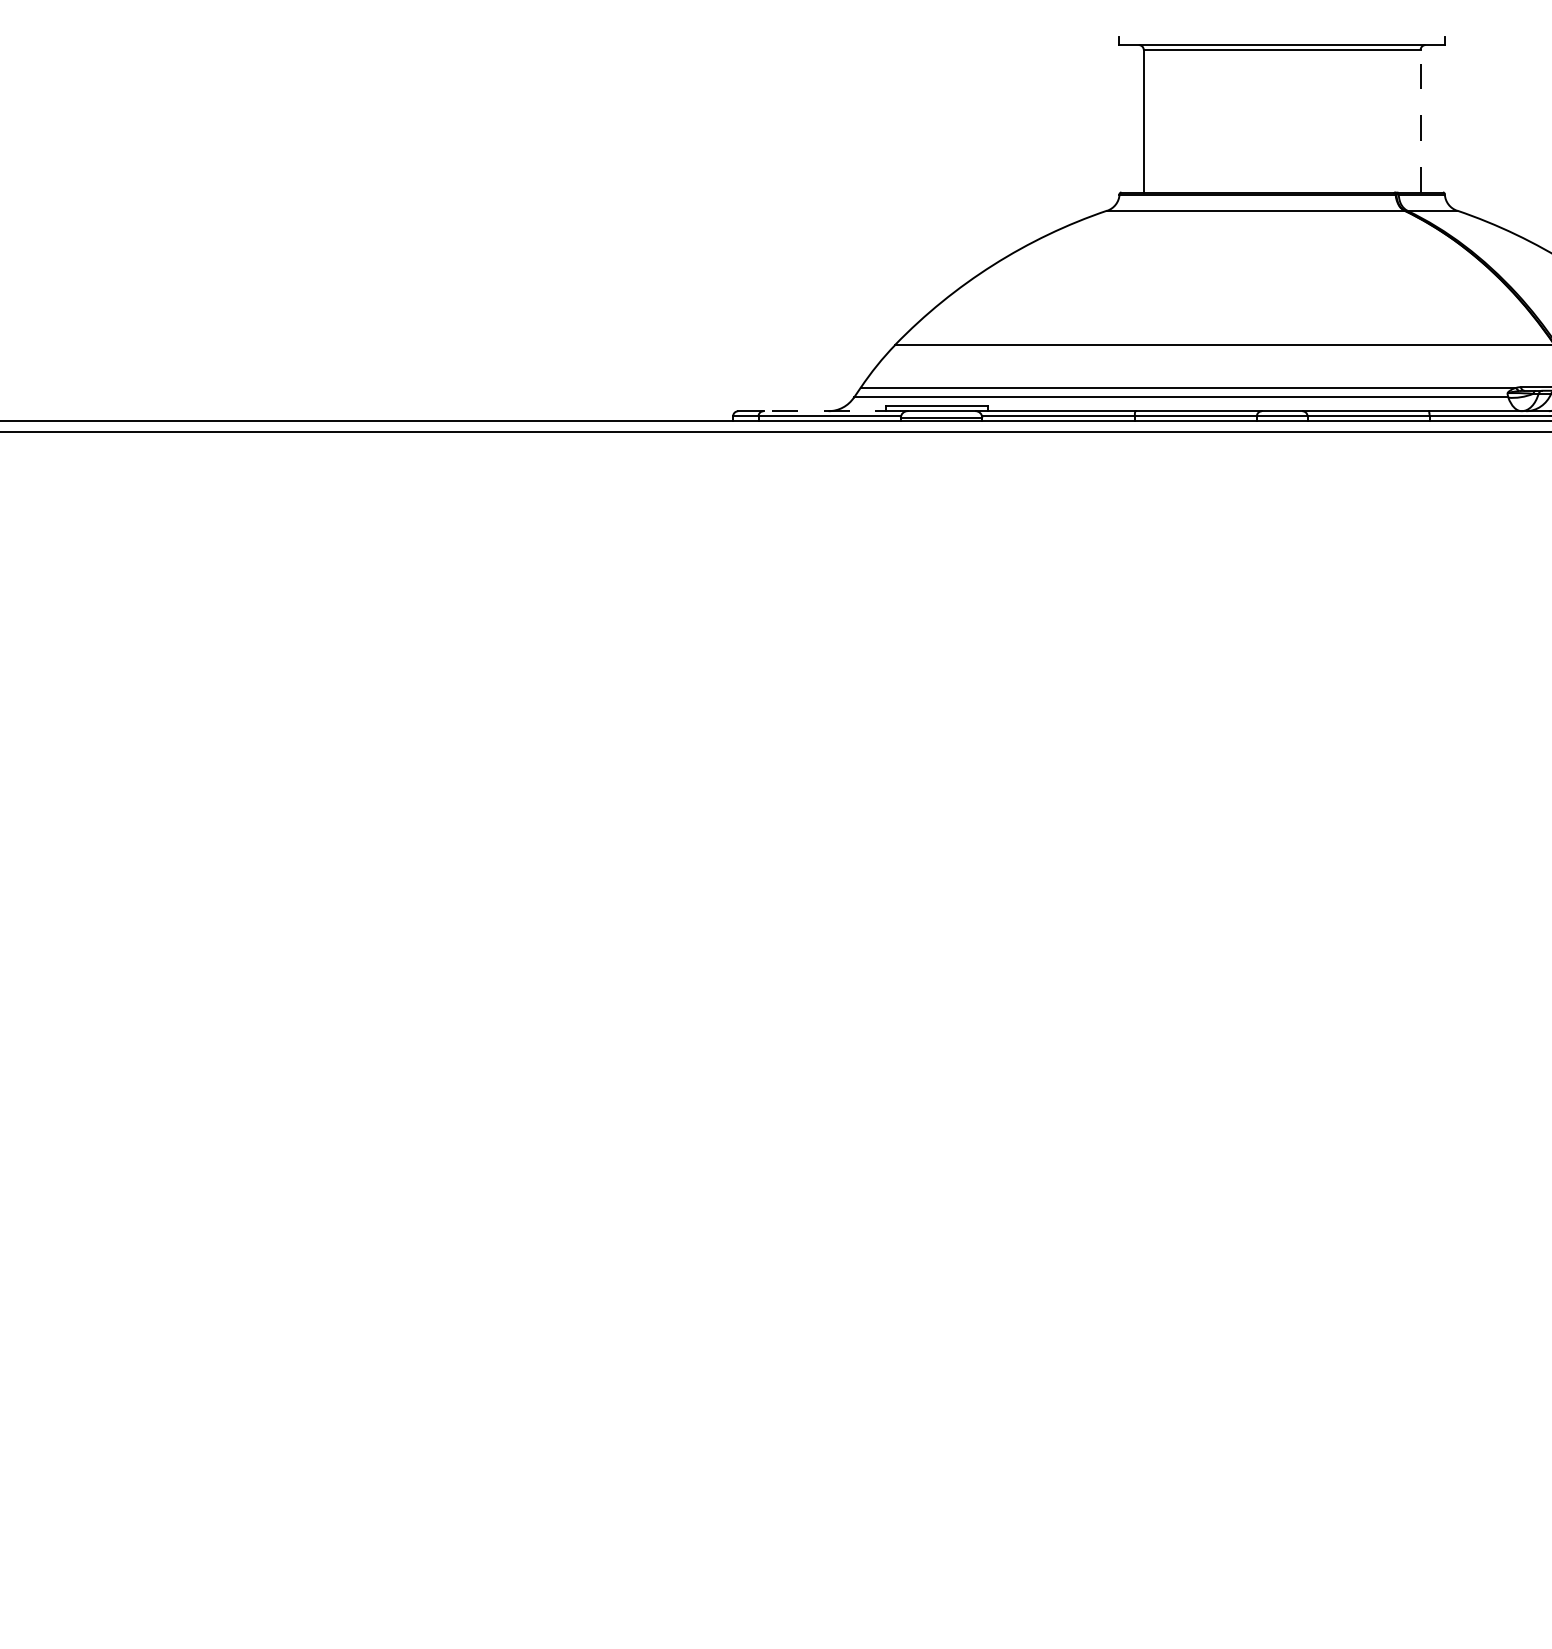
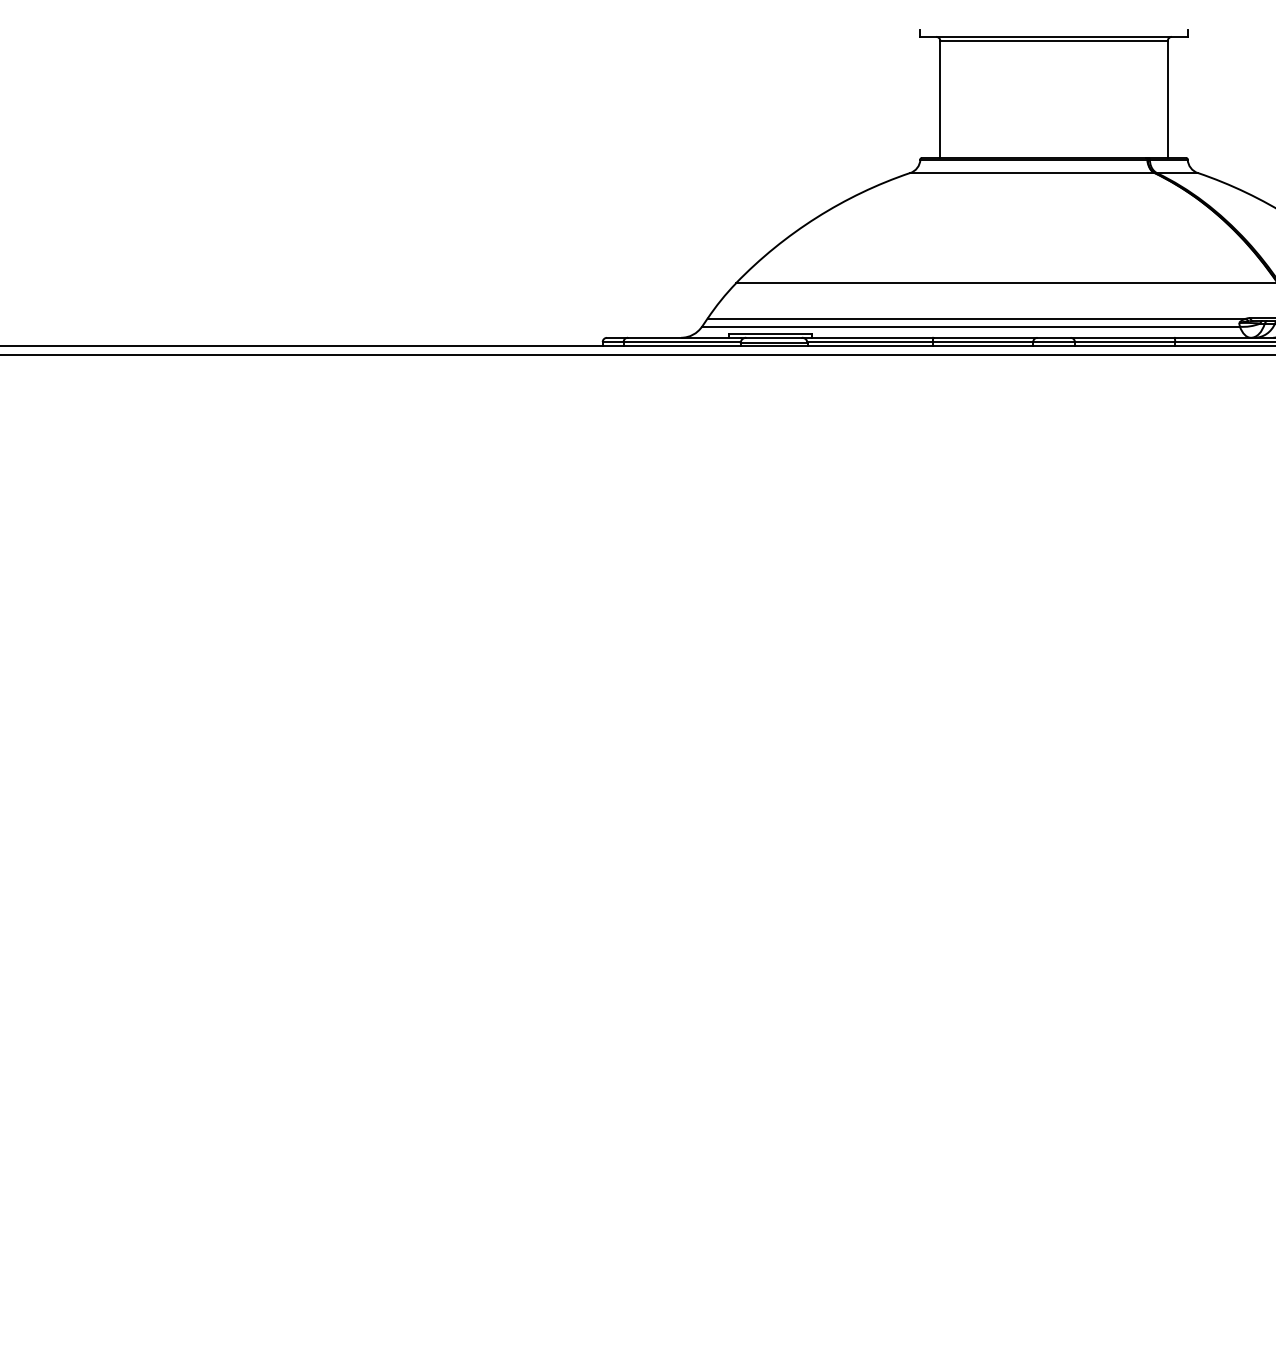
line: (1420, 120) -> (1167, 98), dashed -> solid
line: (832, 411) -> (684, 338), dashed -> solid

